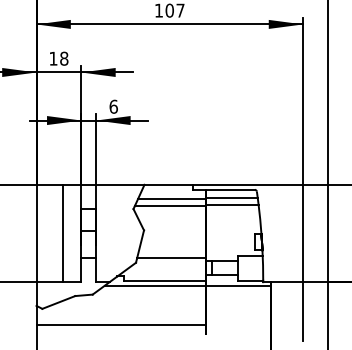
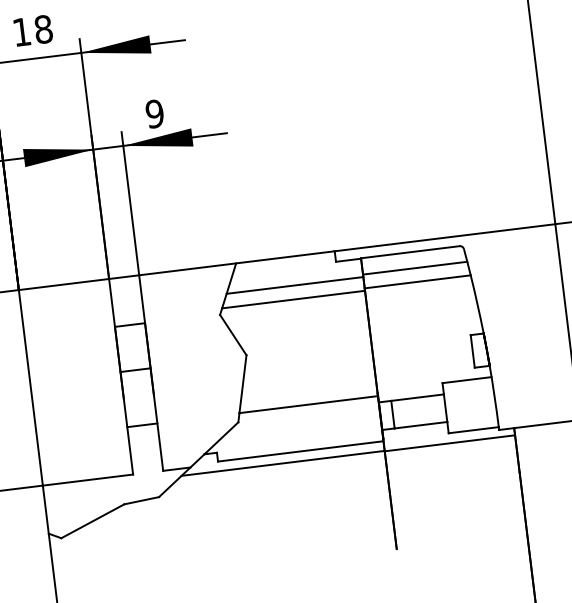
text: (113, 106) -> (154, 113), 6 -> 9
line: (63, 233) -> (85, 381), removed
line: (120, 324) -> (222, 550), removed

